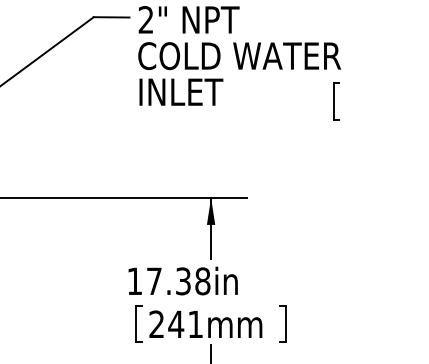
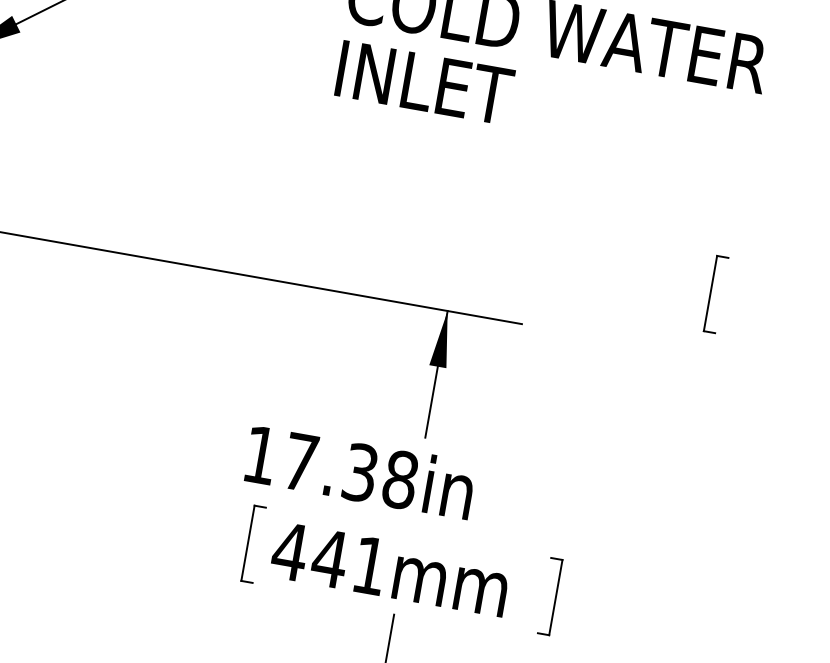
part: (336, 101) -> (716, 294), moved
text: (156, 323) -> (289, 549), 241mm -> 441mm

